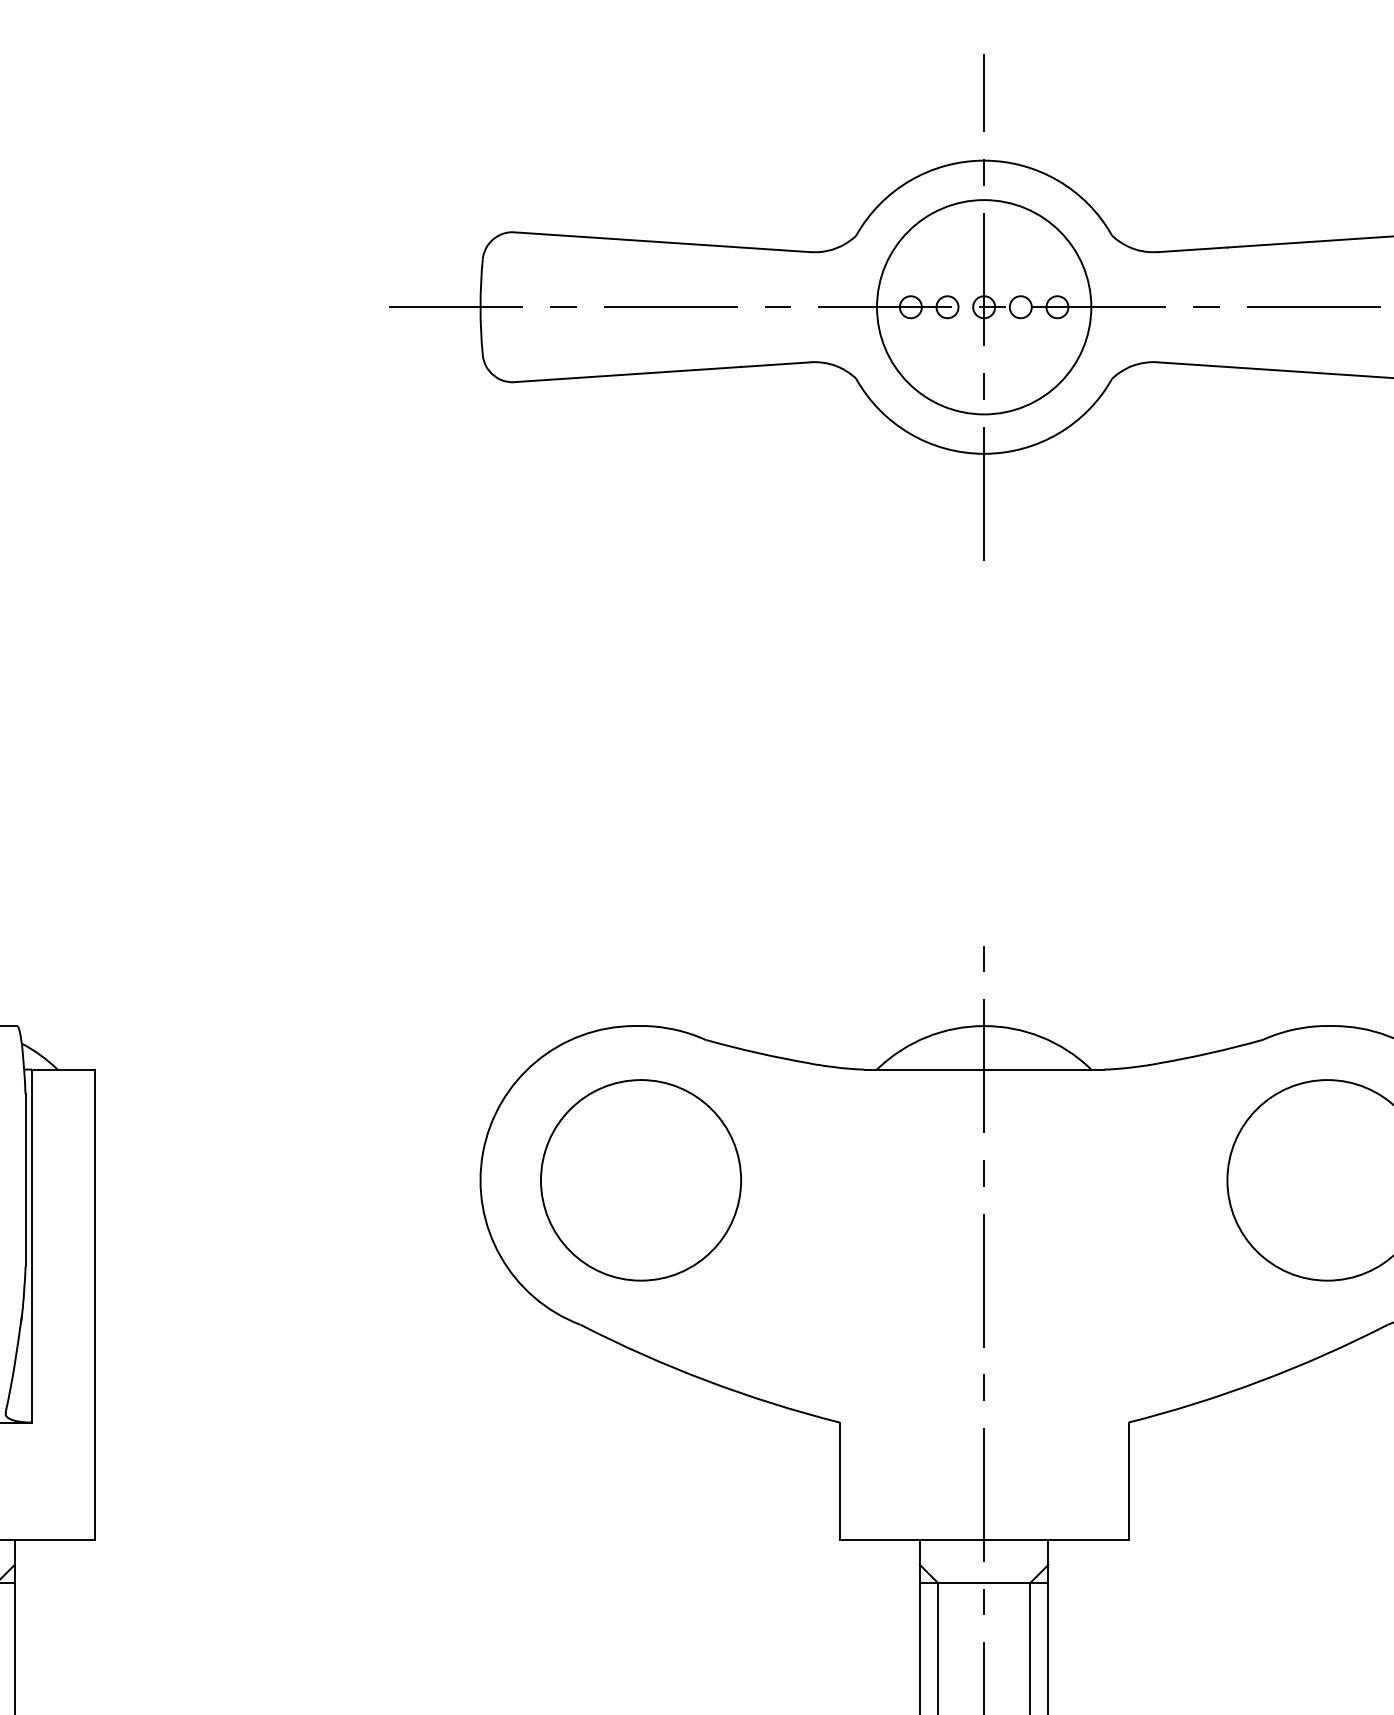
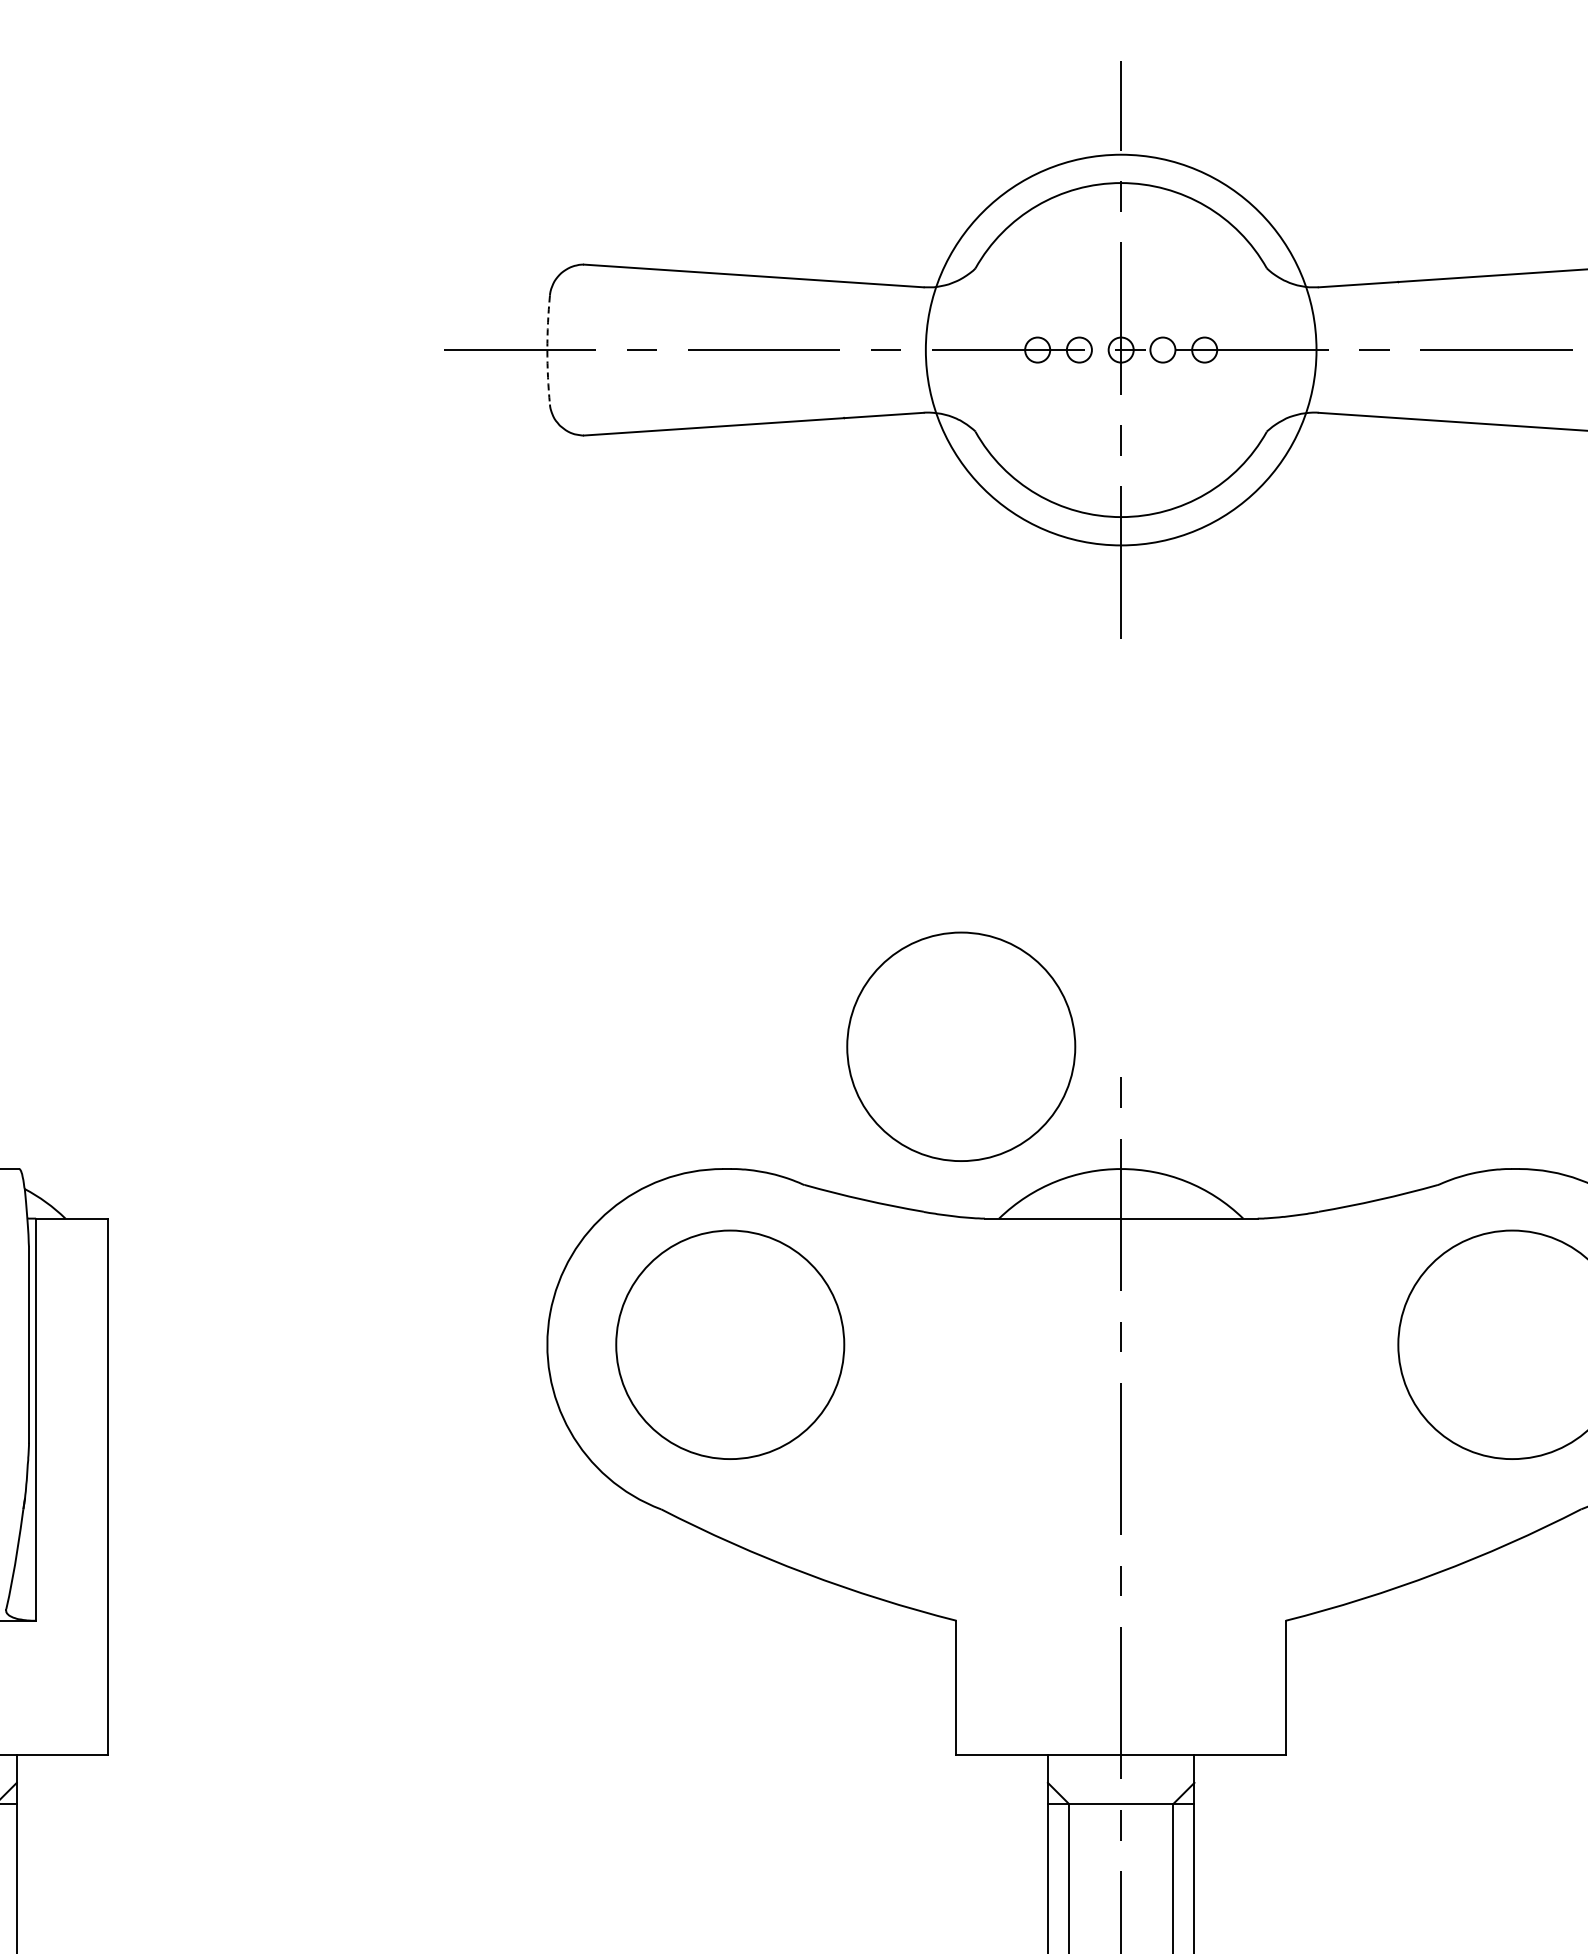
arc: (480, 307) -> (547, 350), solid -> dashed
circle: (984, 307) -> (1121, 350), size x1.6
part: (844, 918) -> (961, 1046), added

